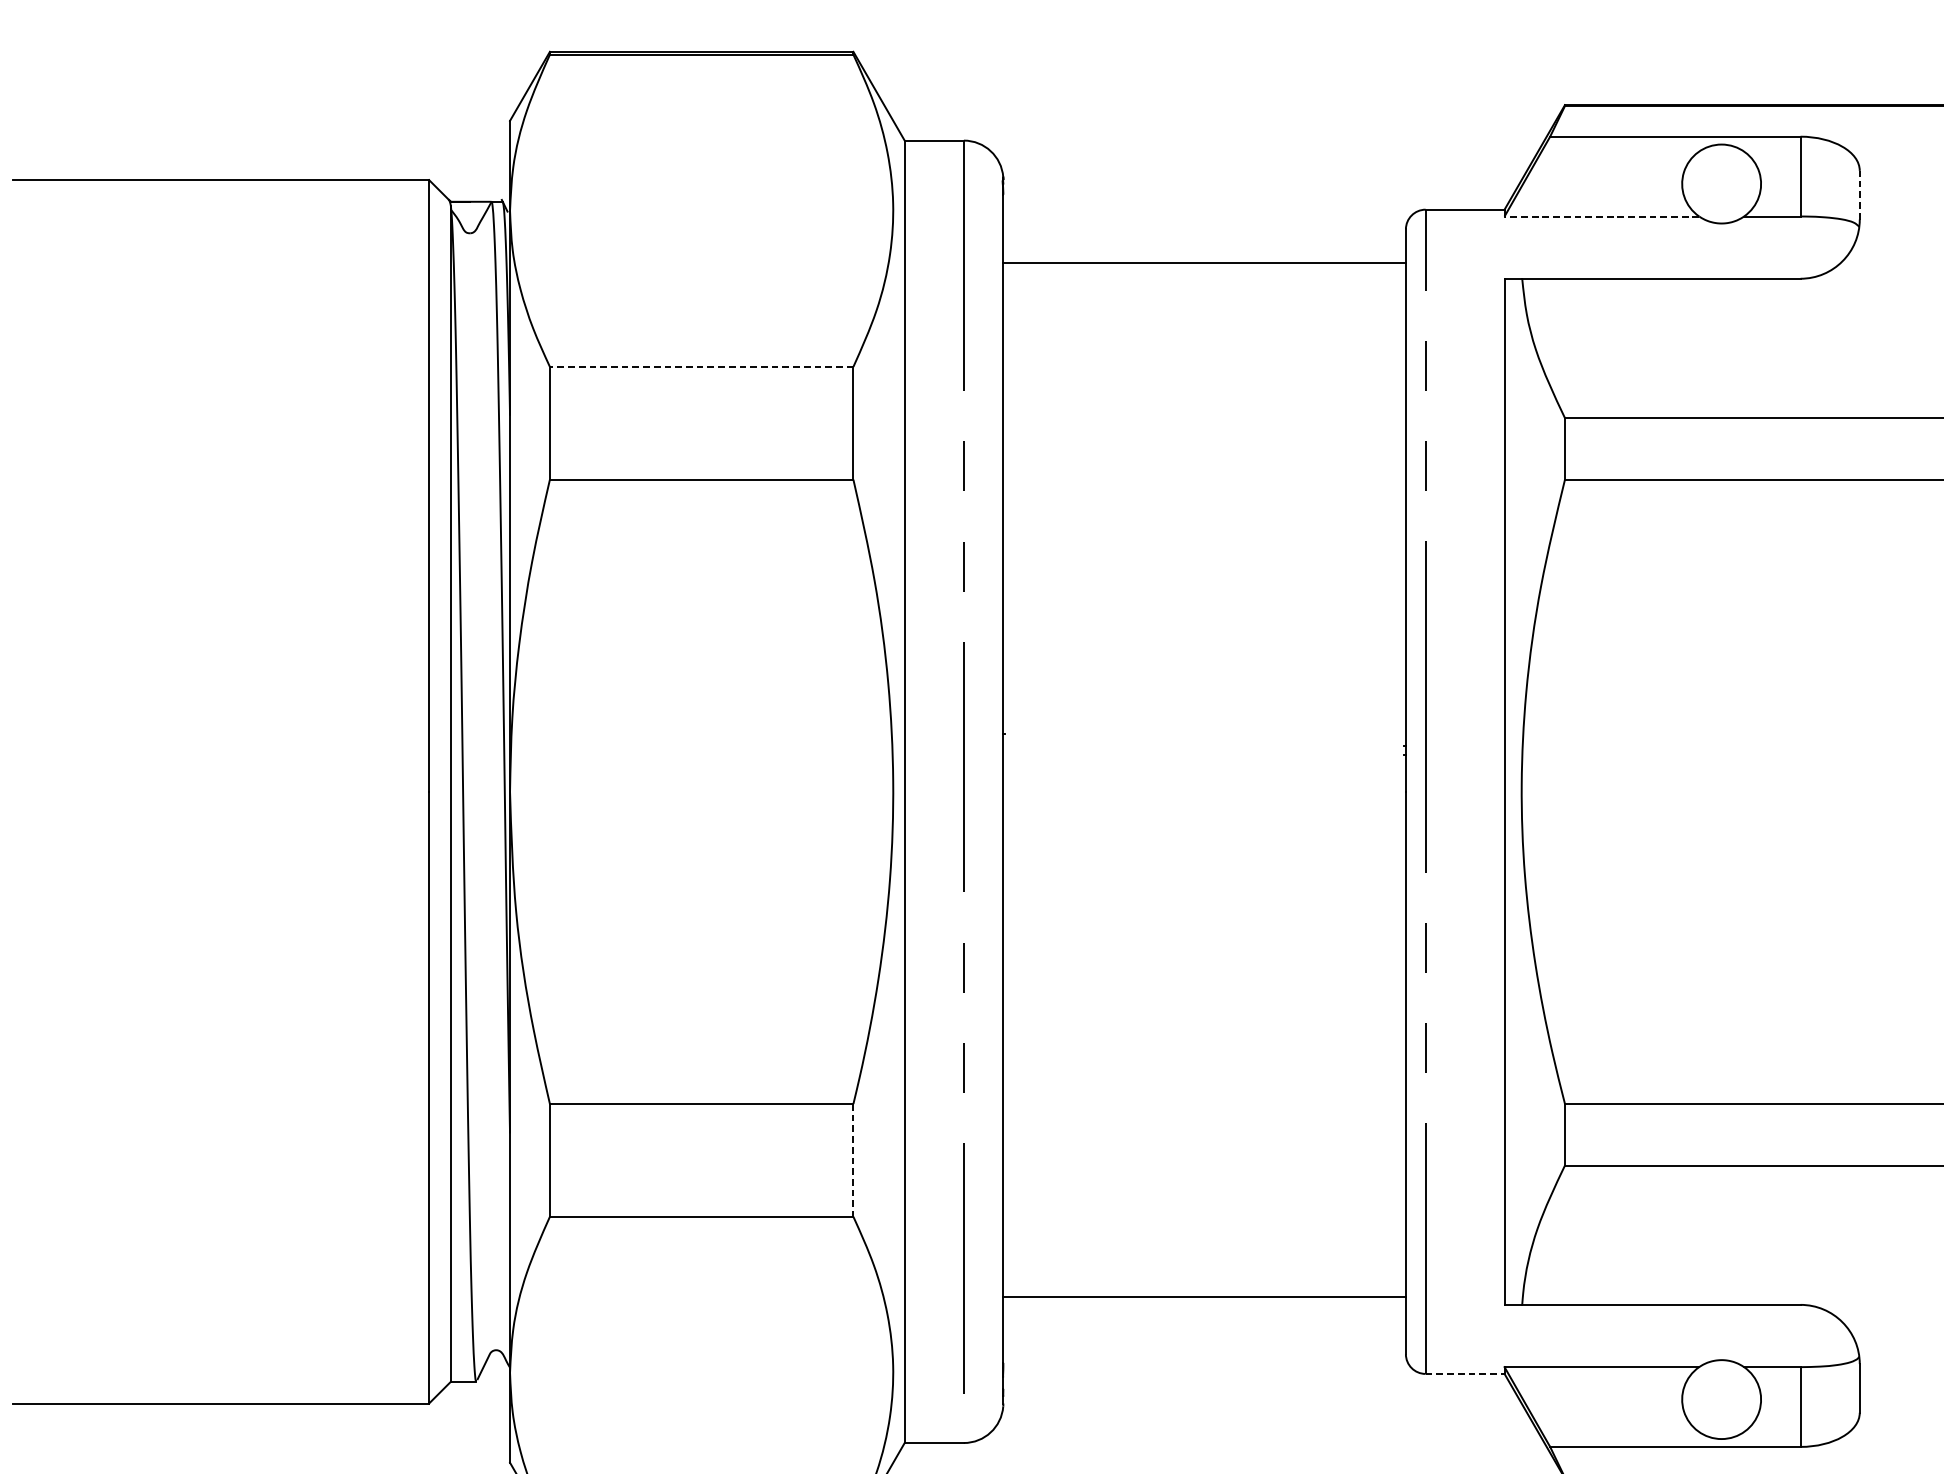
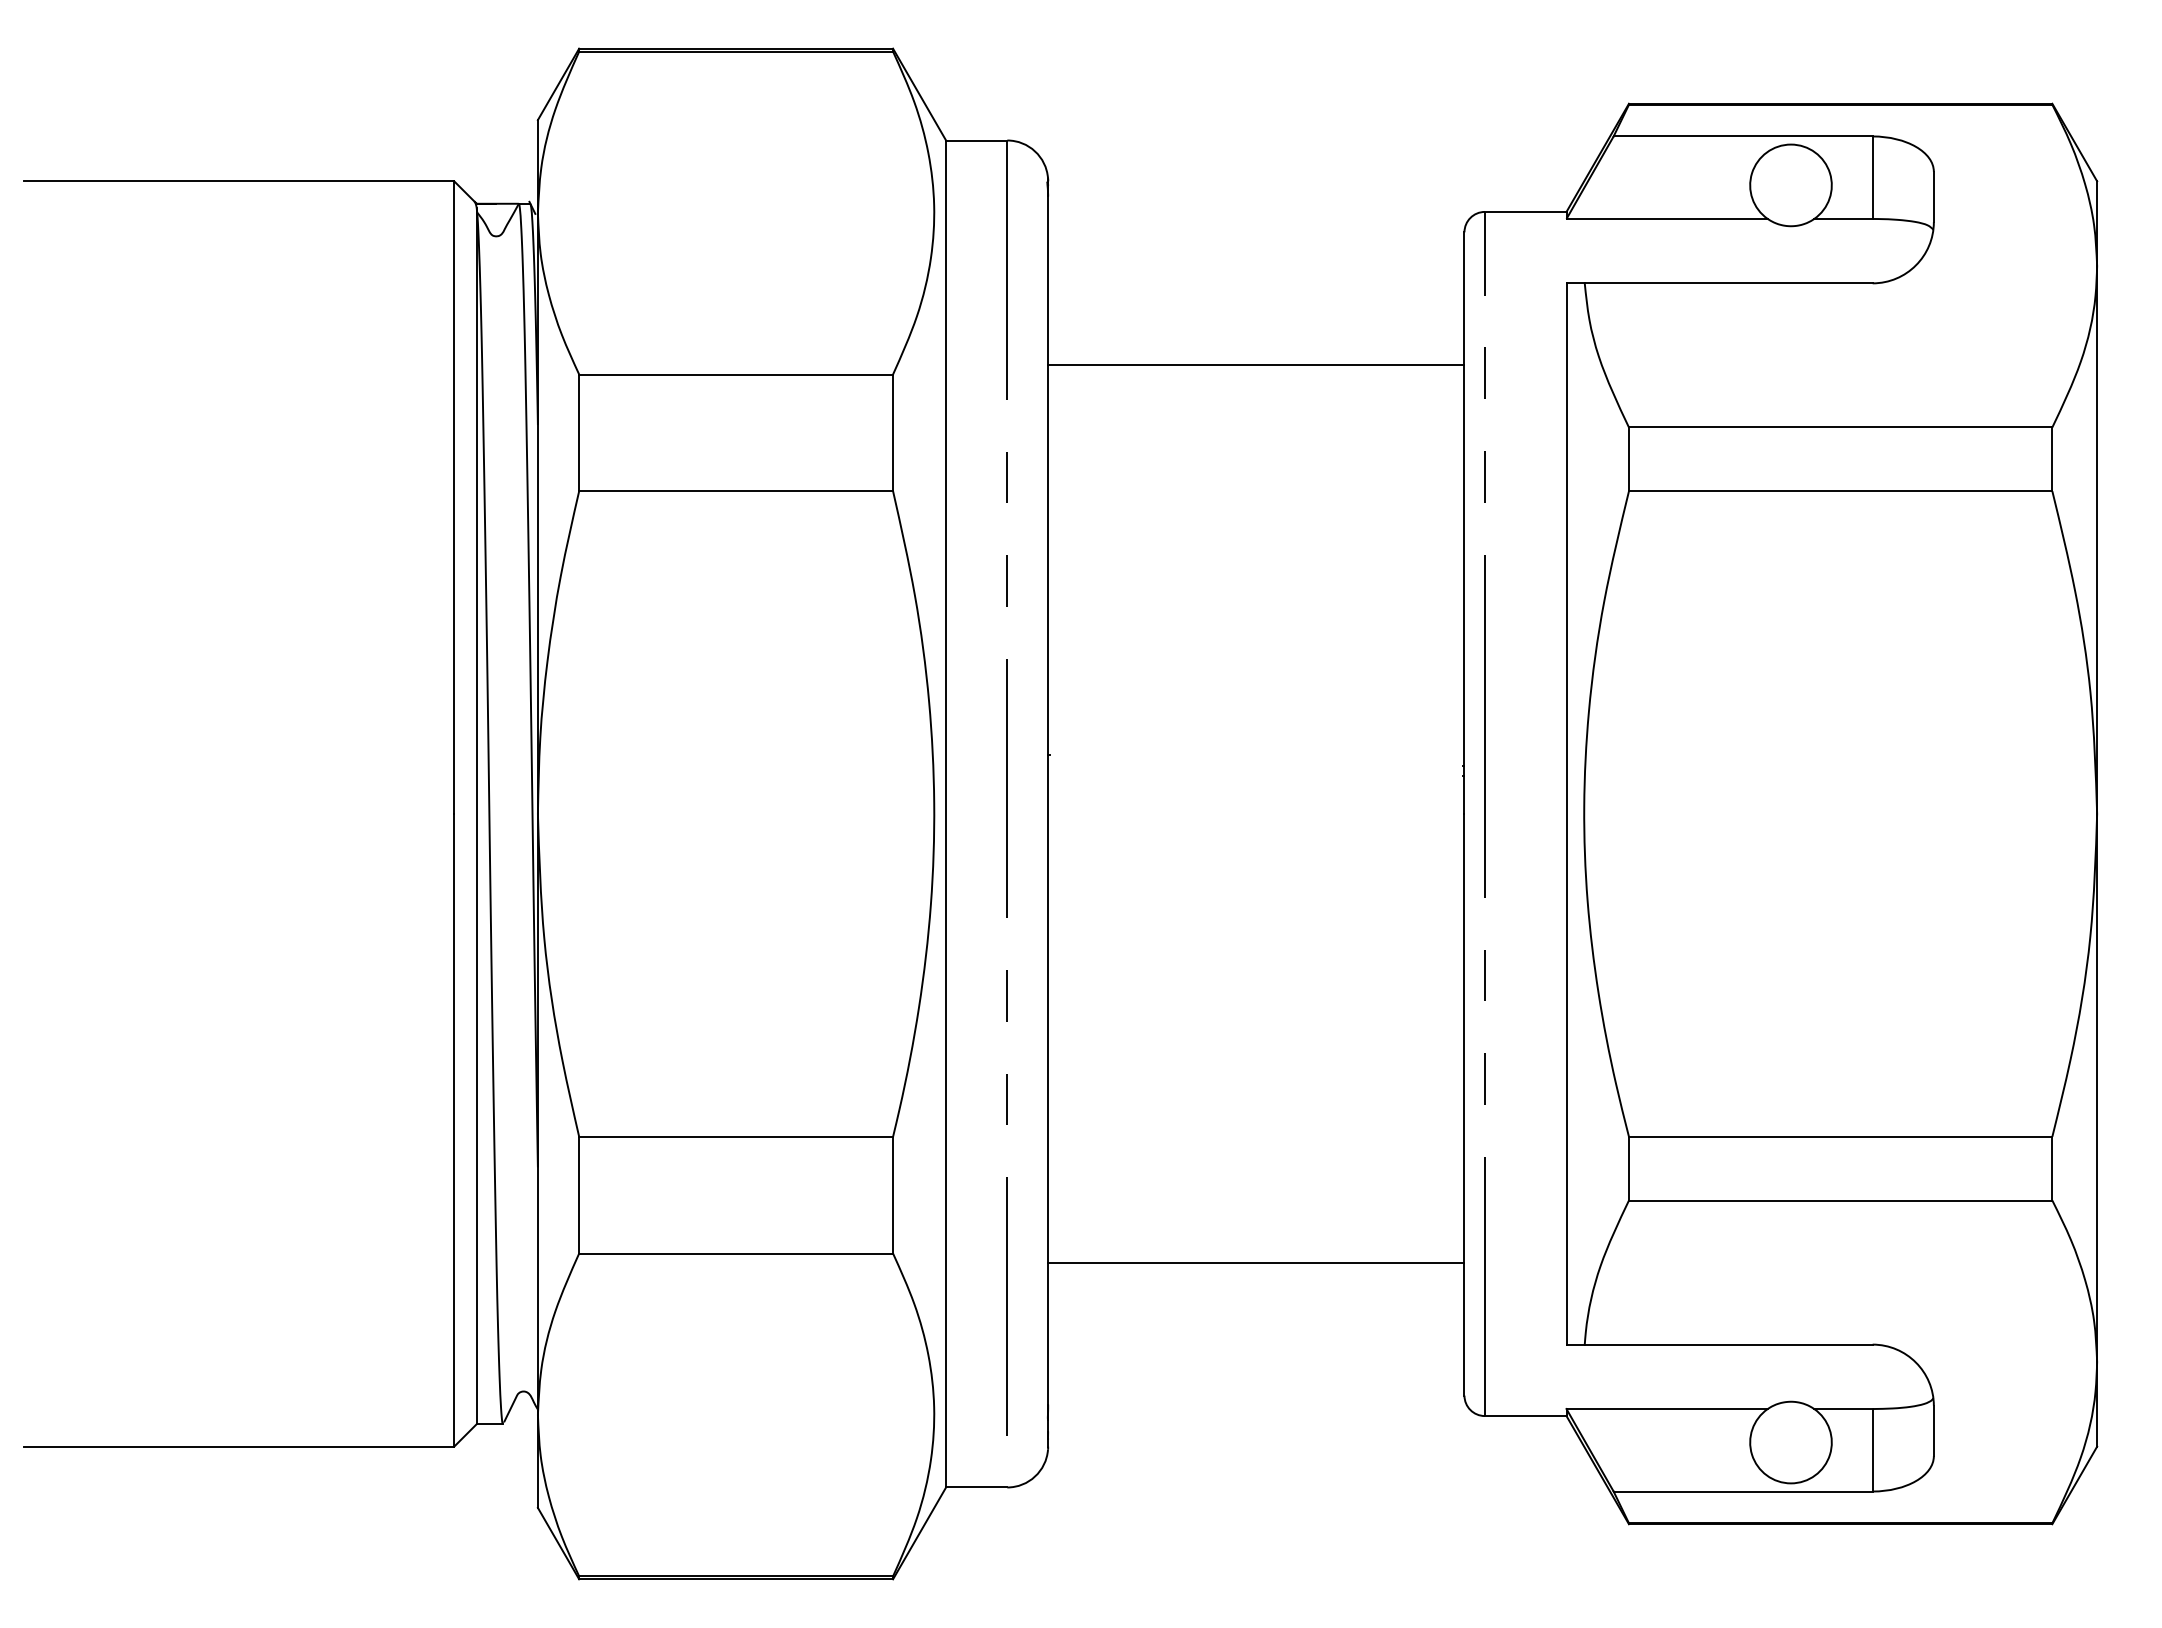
line: (1859, 194) -> (1933, 196), dashed -> solid
line: (1602, 217) -> (1667, 219), dashed -> solid
line: (1204, 263) -> (1256, 365), moved
line: (702, 366) -> (736, 374), dashed -> solid
line: (853, 1160) -> (893, 1195), dashed -> solid
line: (1204, 1296) -> (1256, 1262), moved
line: (1464, 1374) -> (1525, 1416), dashed -> solid

